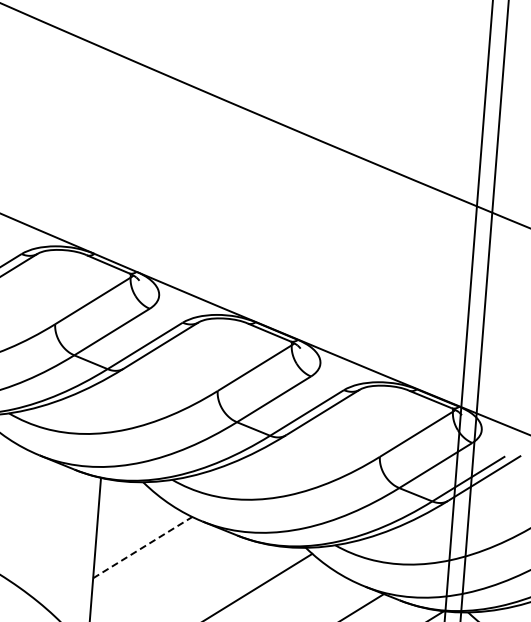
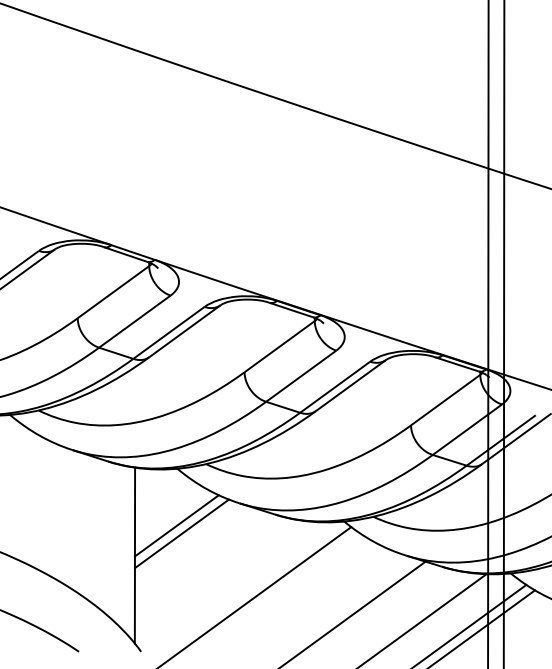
line: (137, 538) -> (176, 525), added
line: (143, 547) -> (182, 533), dashed -> solid

